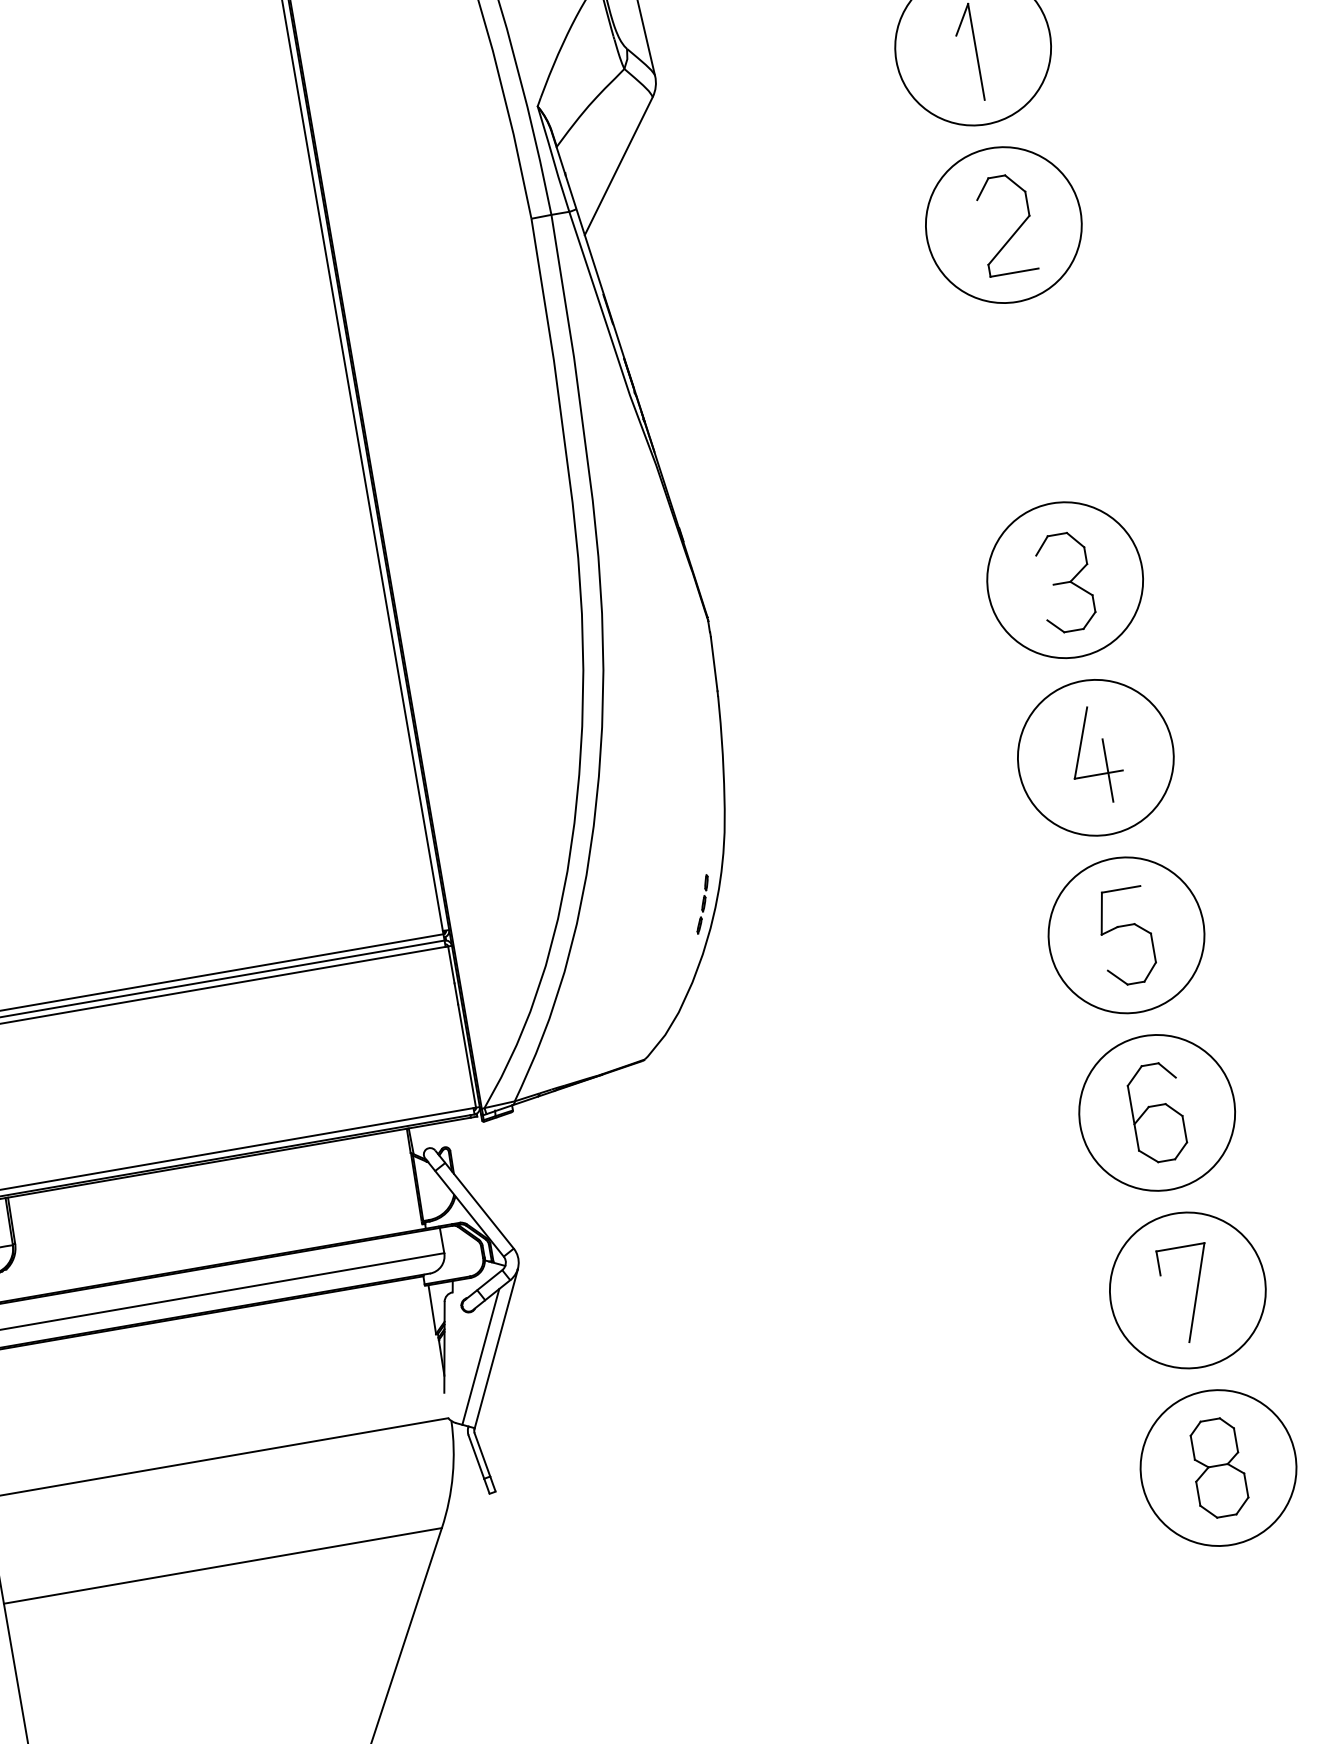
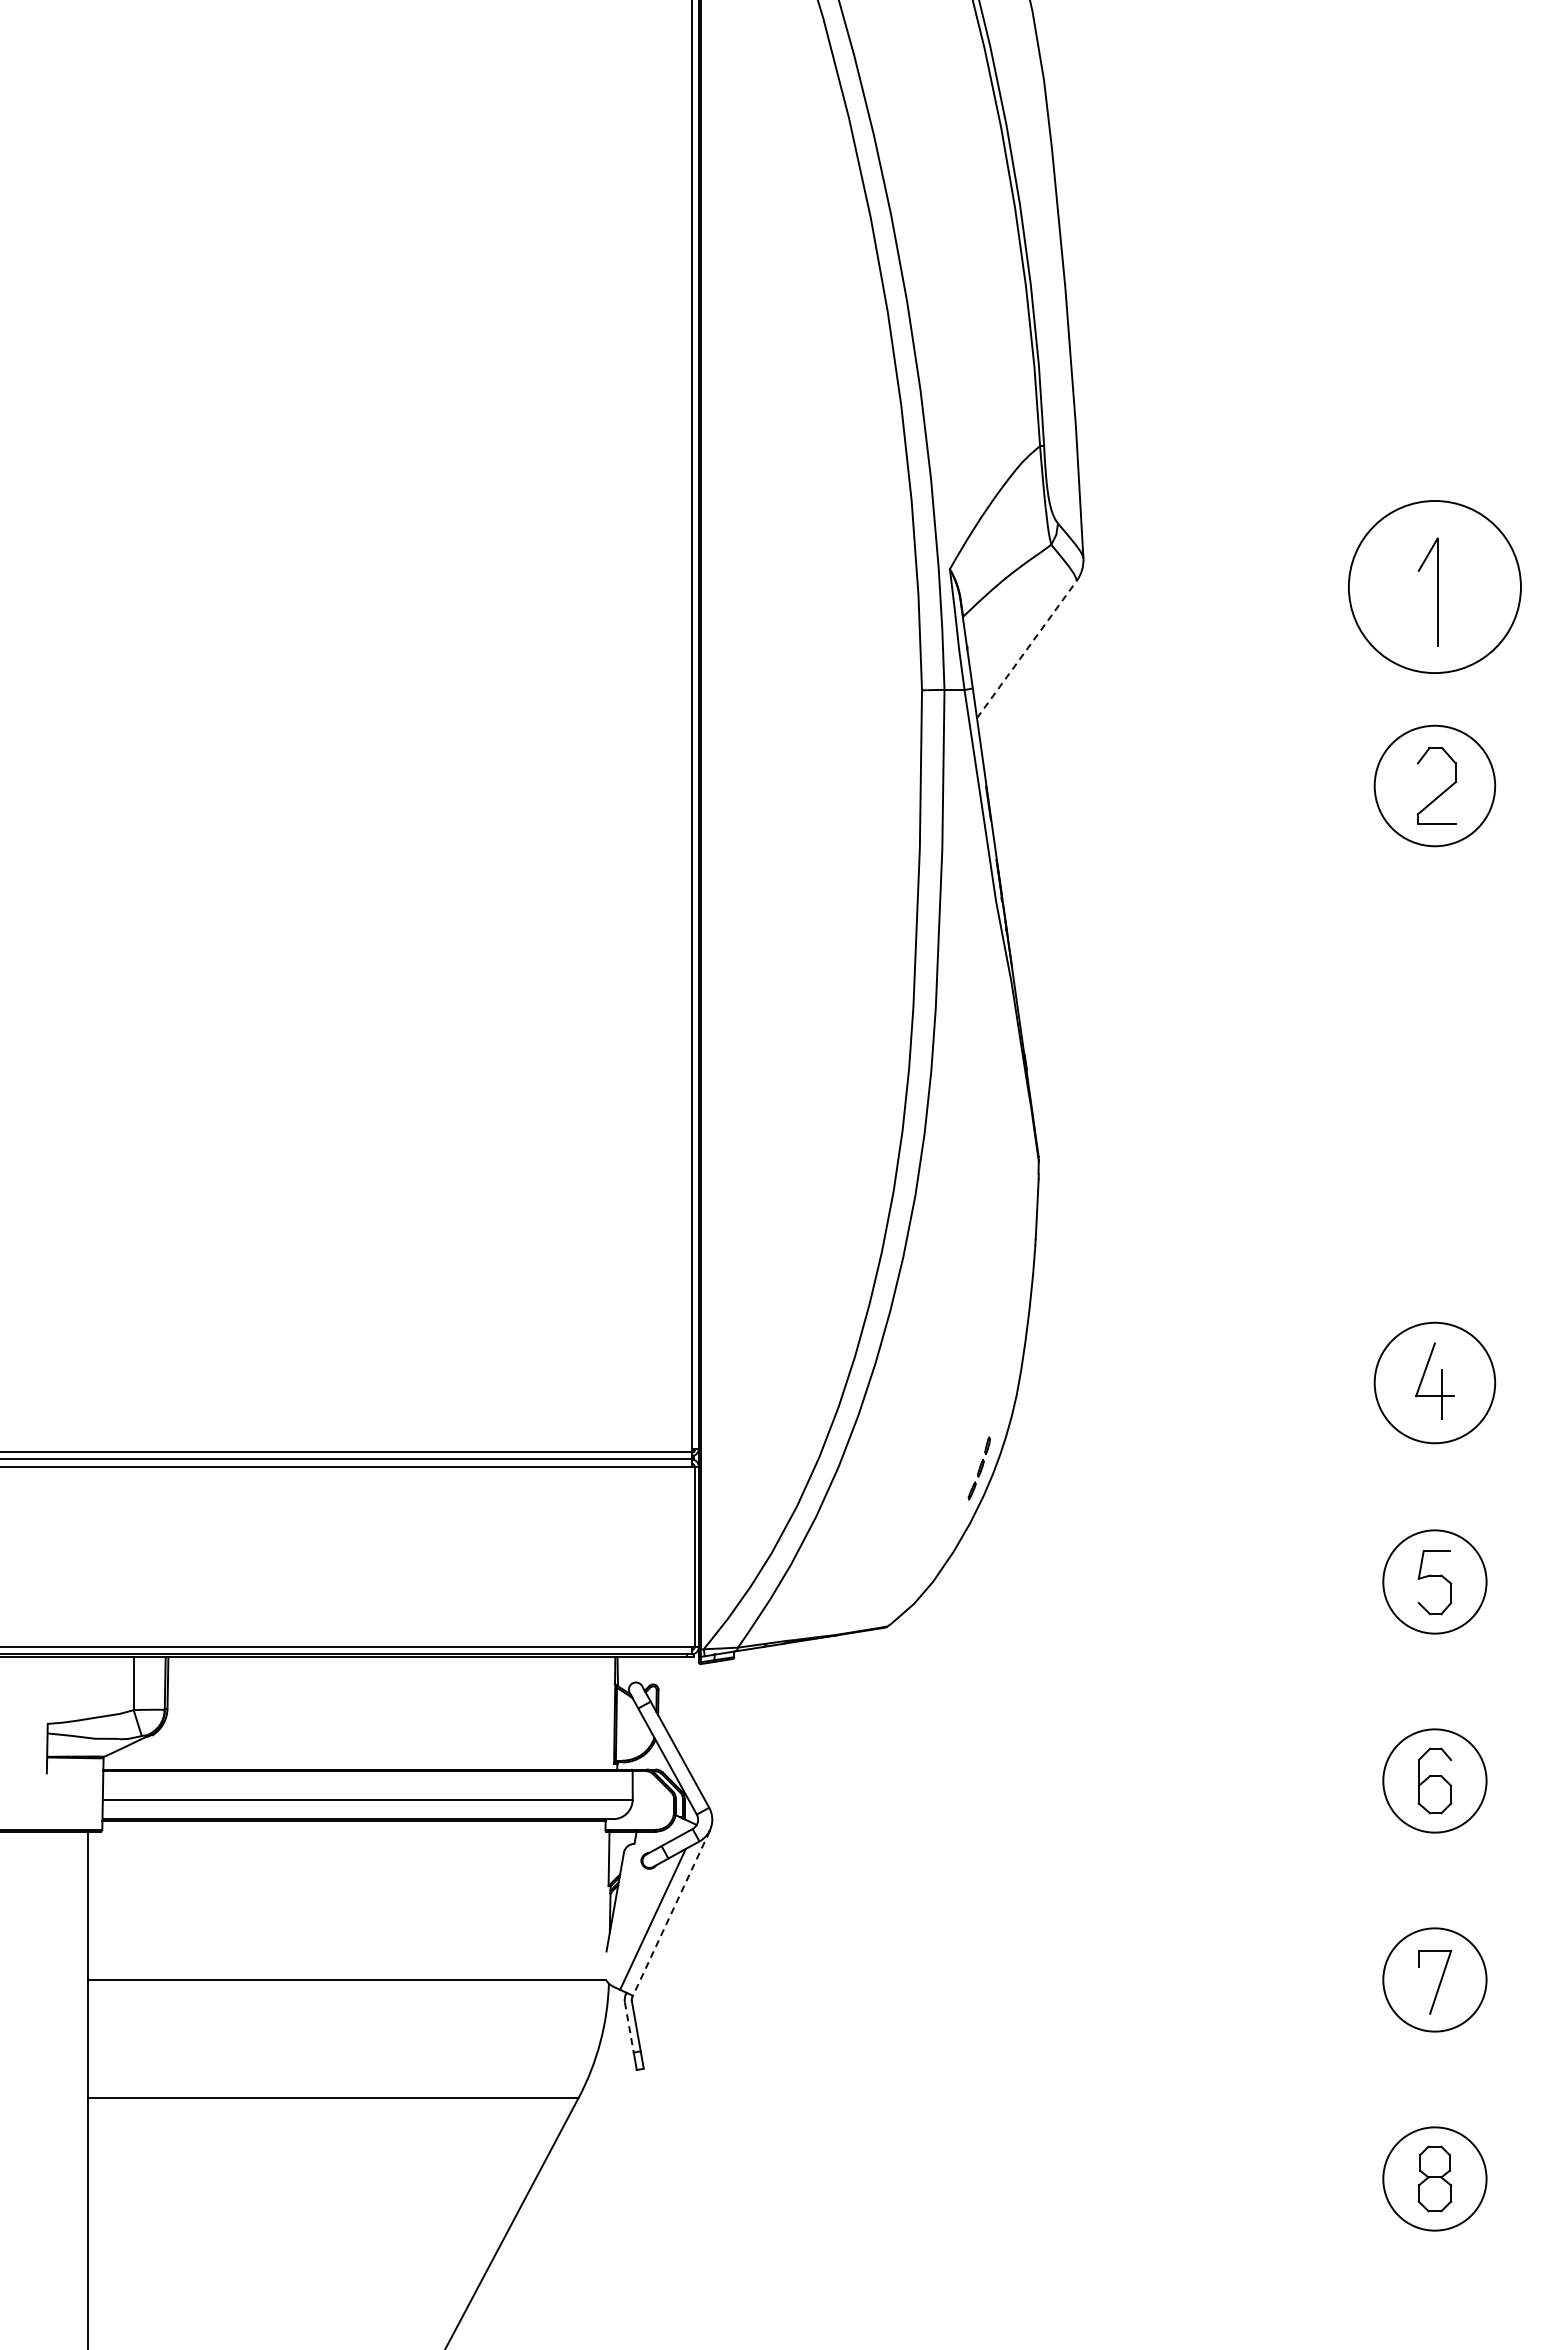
line: (618, 166) -> (1026, 649), solid -> dashed
part: (1003, 224) -> (1434, 785), size x0.7
part: (1064, 579) -> (1434, 1183), removed
part: (1095, 757) -> (1434, 1382), size x0.7
part: (1126, 934) -> (1434, 1581), size x0.6
part: (1156, 1112) -> (1434, 1780), size x0.6
part: (1187, 1290) -> (1434, 1979), size x0.6
line: (496, 1348) -> (671, 1913), solid -> dashed
line: (476, 1457) -> (629, 2028), solid -> dashed
part: (1218, 1467) -> (1434, 2178), size x0.6

